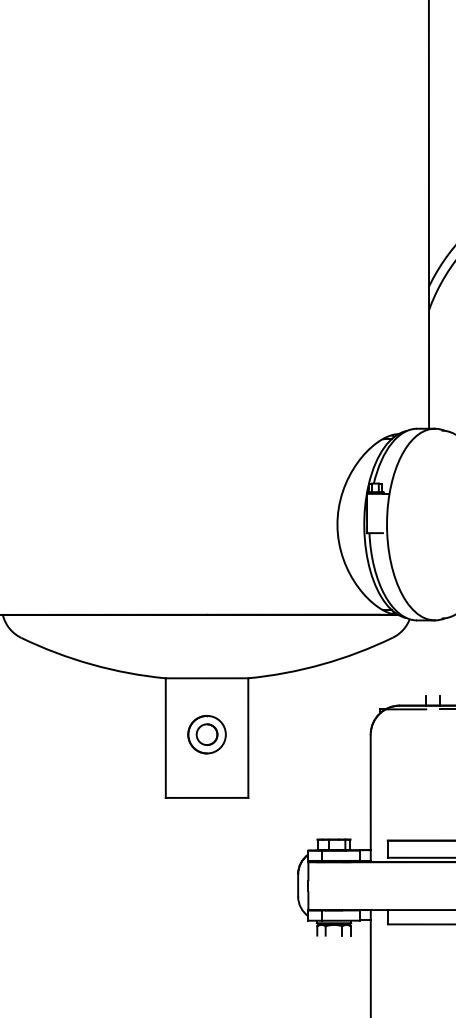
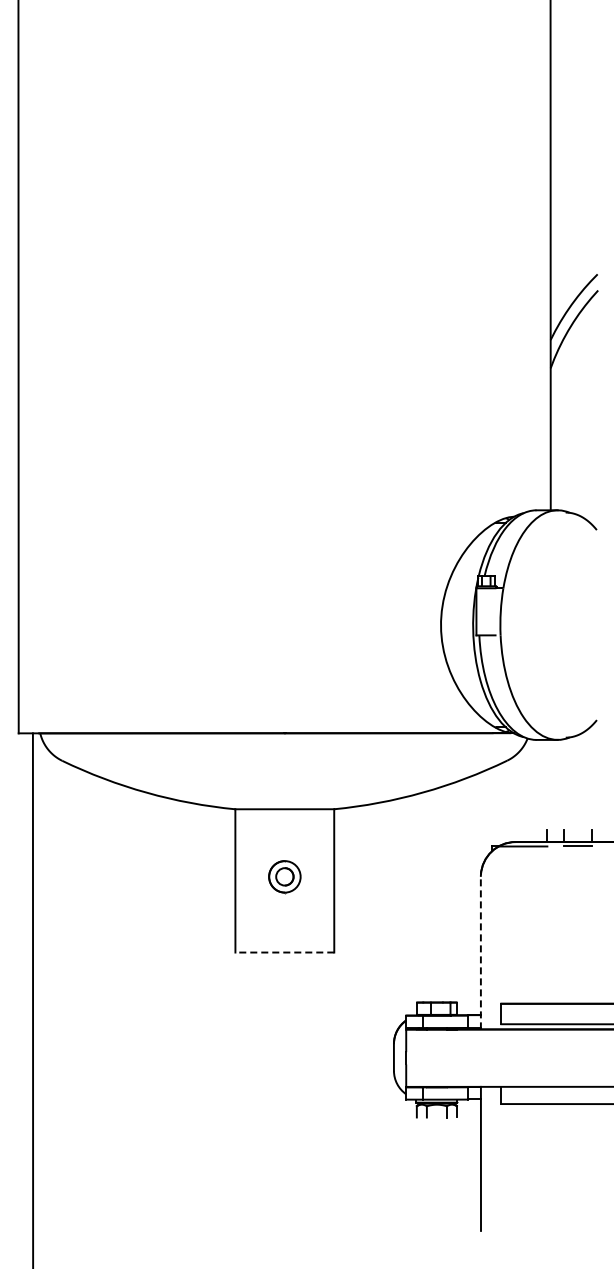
part: (206, 734) -> (284, 876), size x0.7
line: (206, 797) -> (284, 952), solid -> dashed
line: (370, 797) -> (480, 952), solid -> dashed

